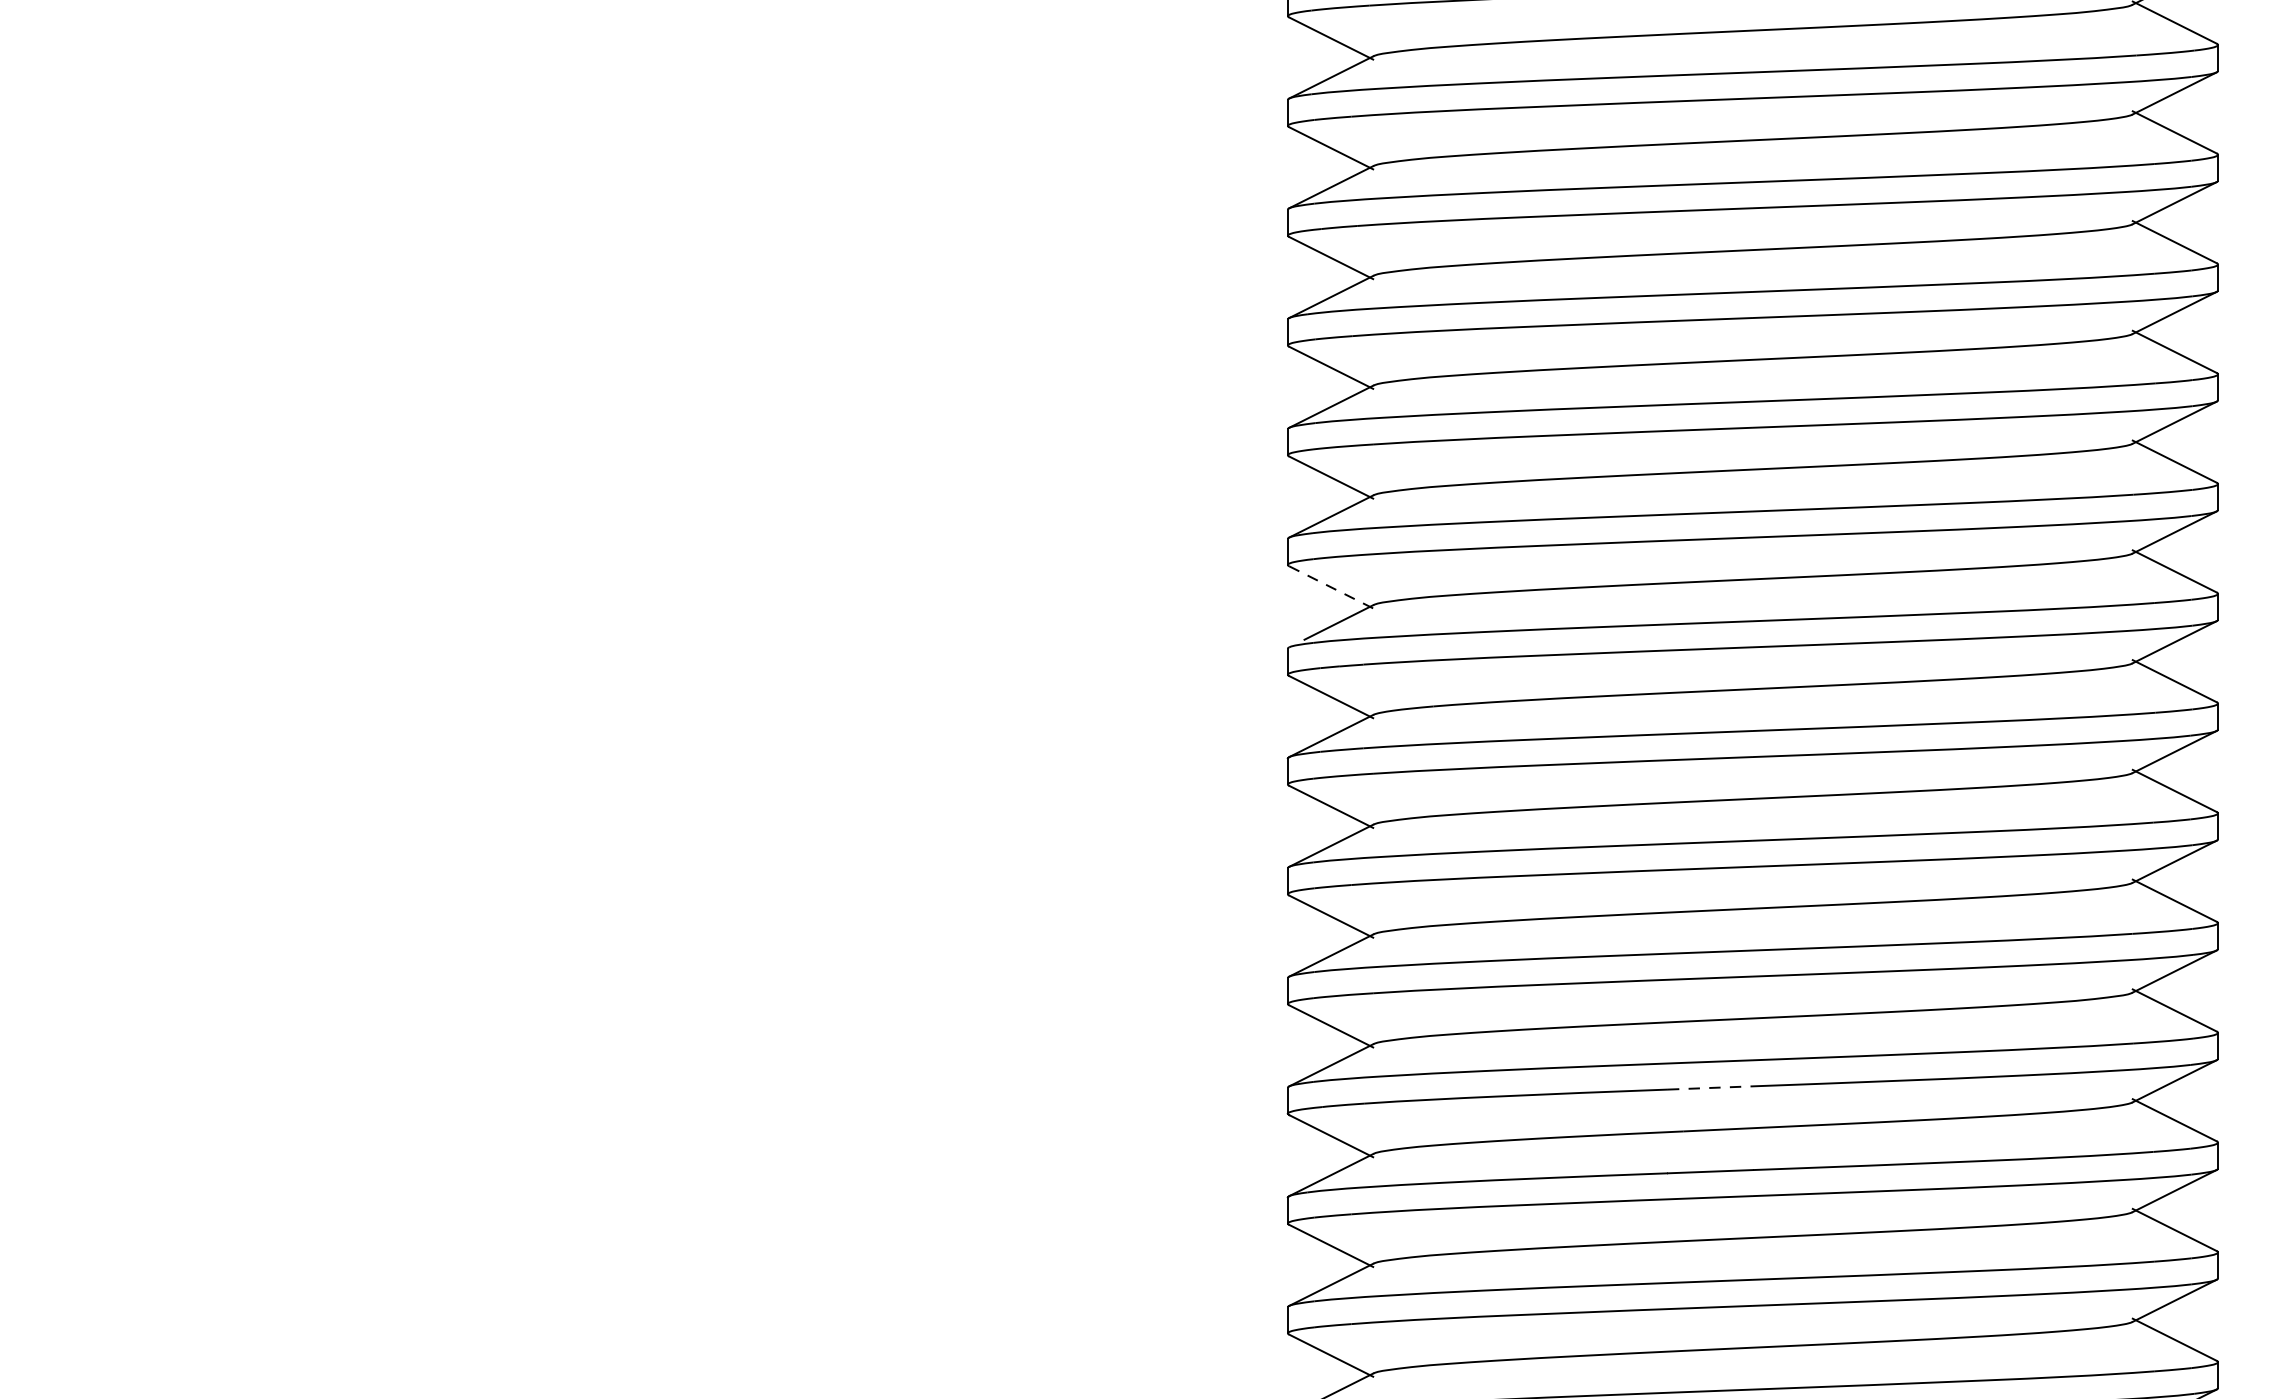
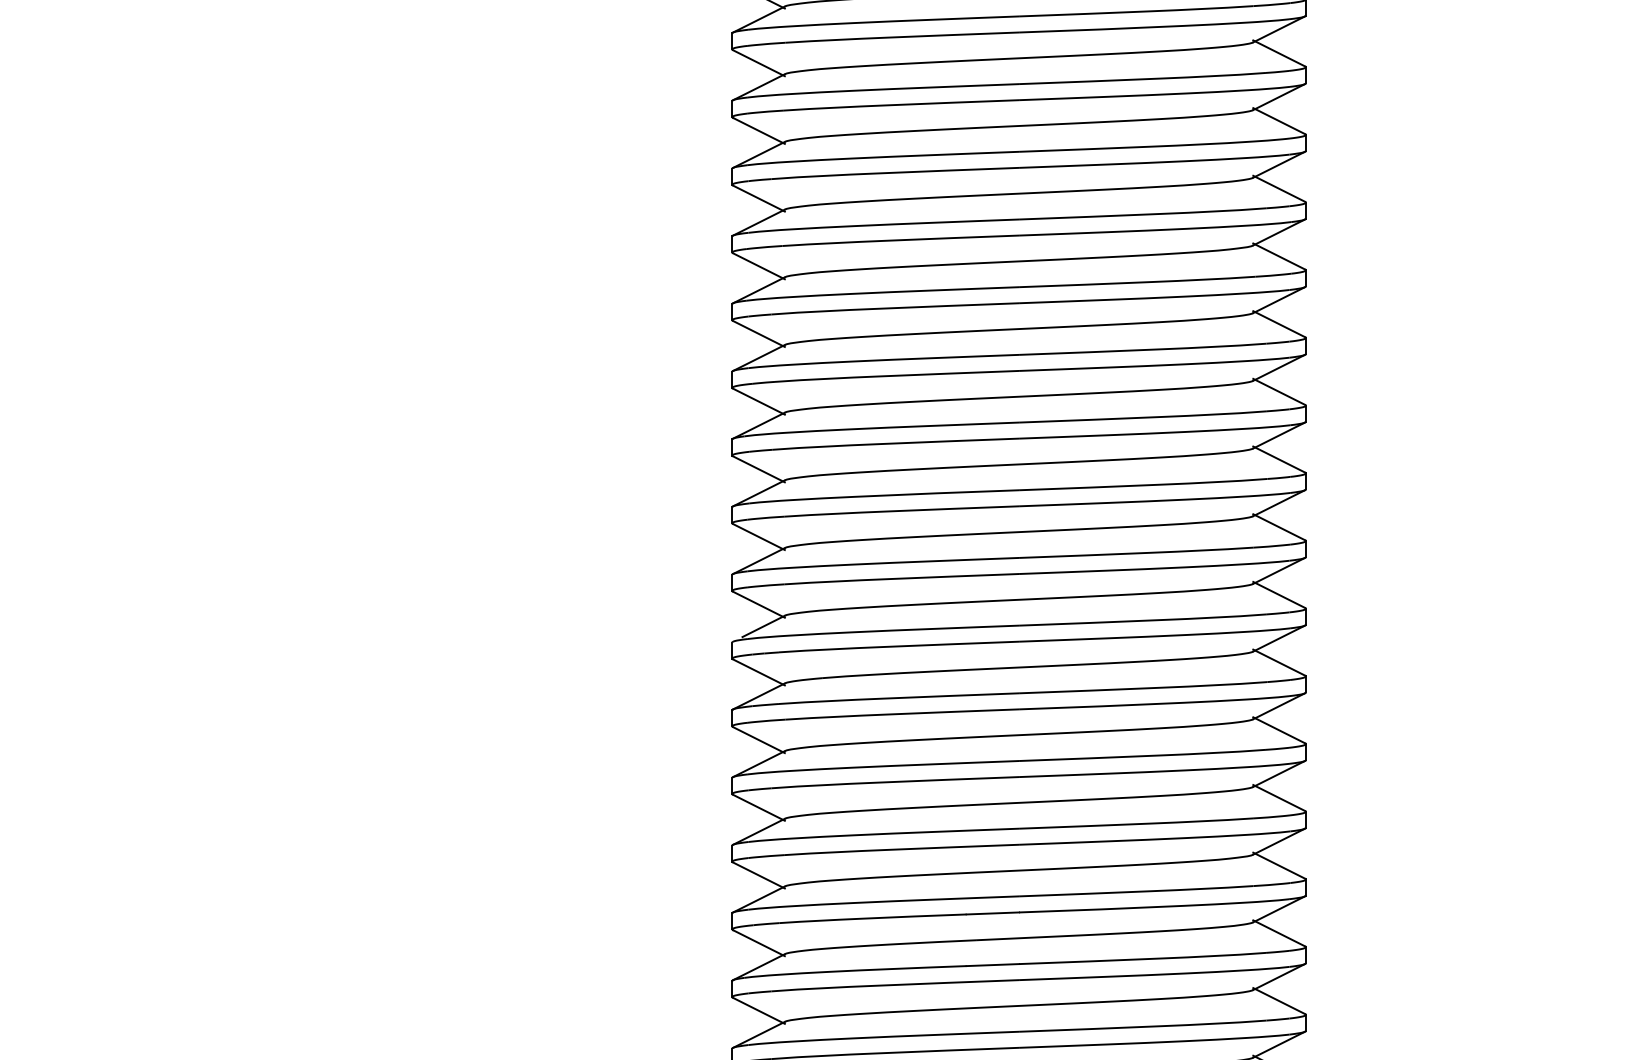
line: (1330, 586) -> (758, 604), dashed -> solid
line: (1711, 1088) -> (993, 913), dashed -> solid

